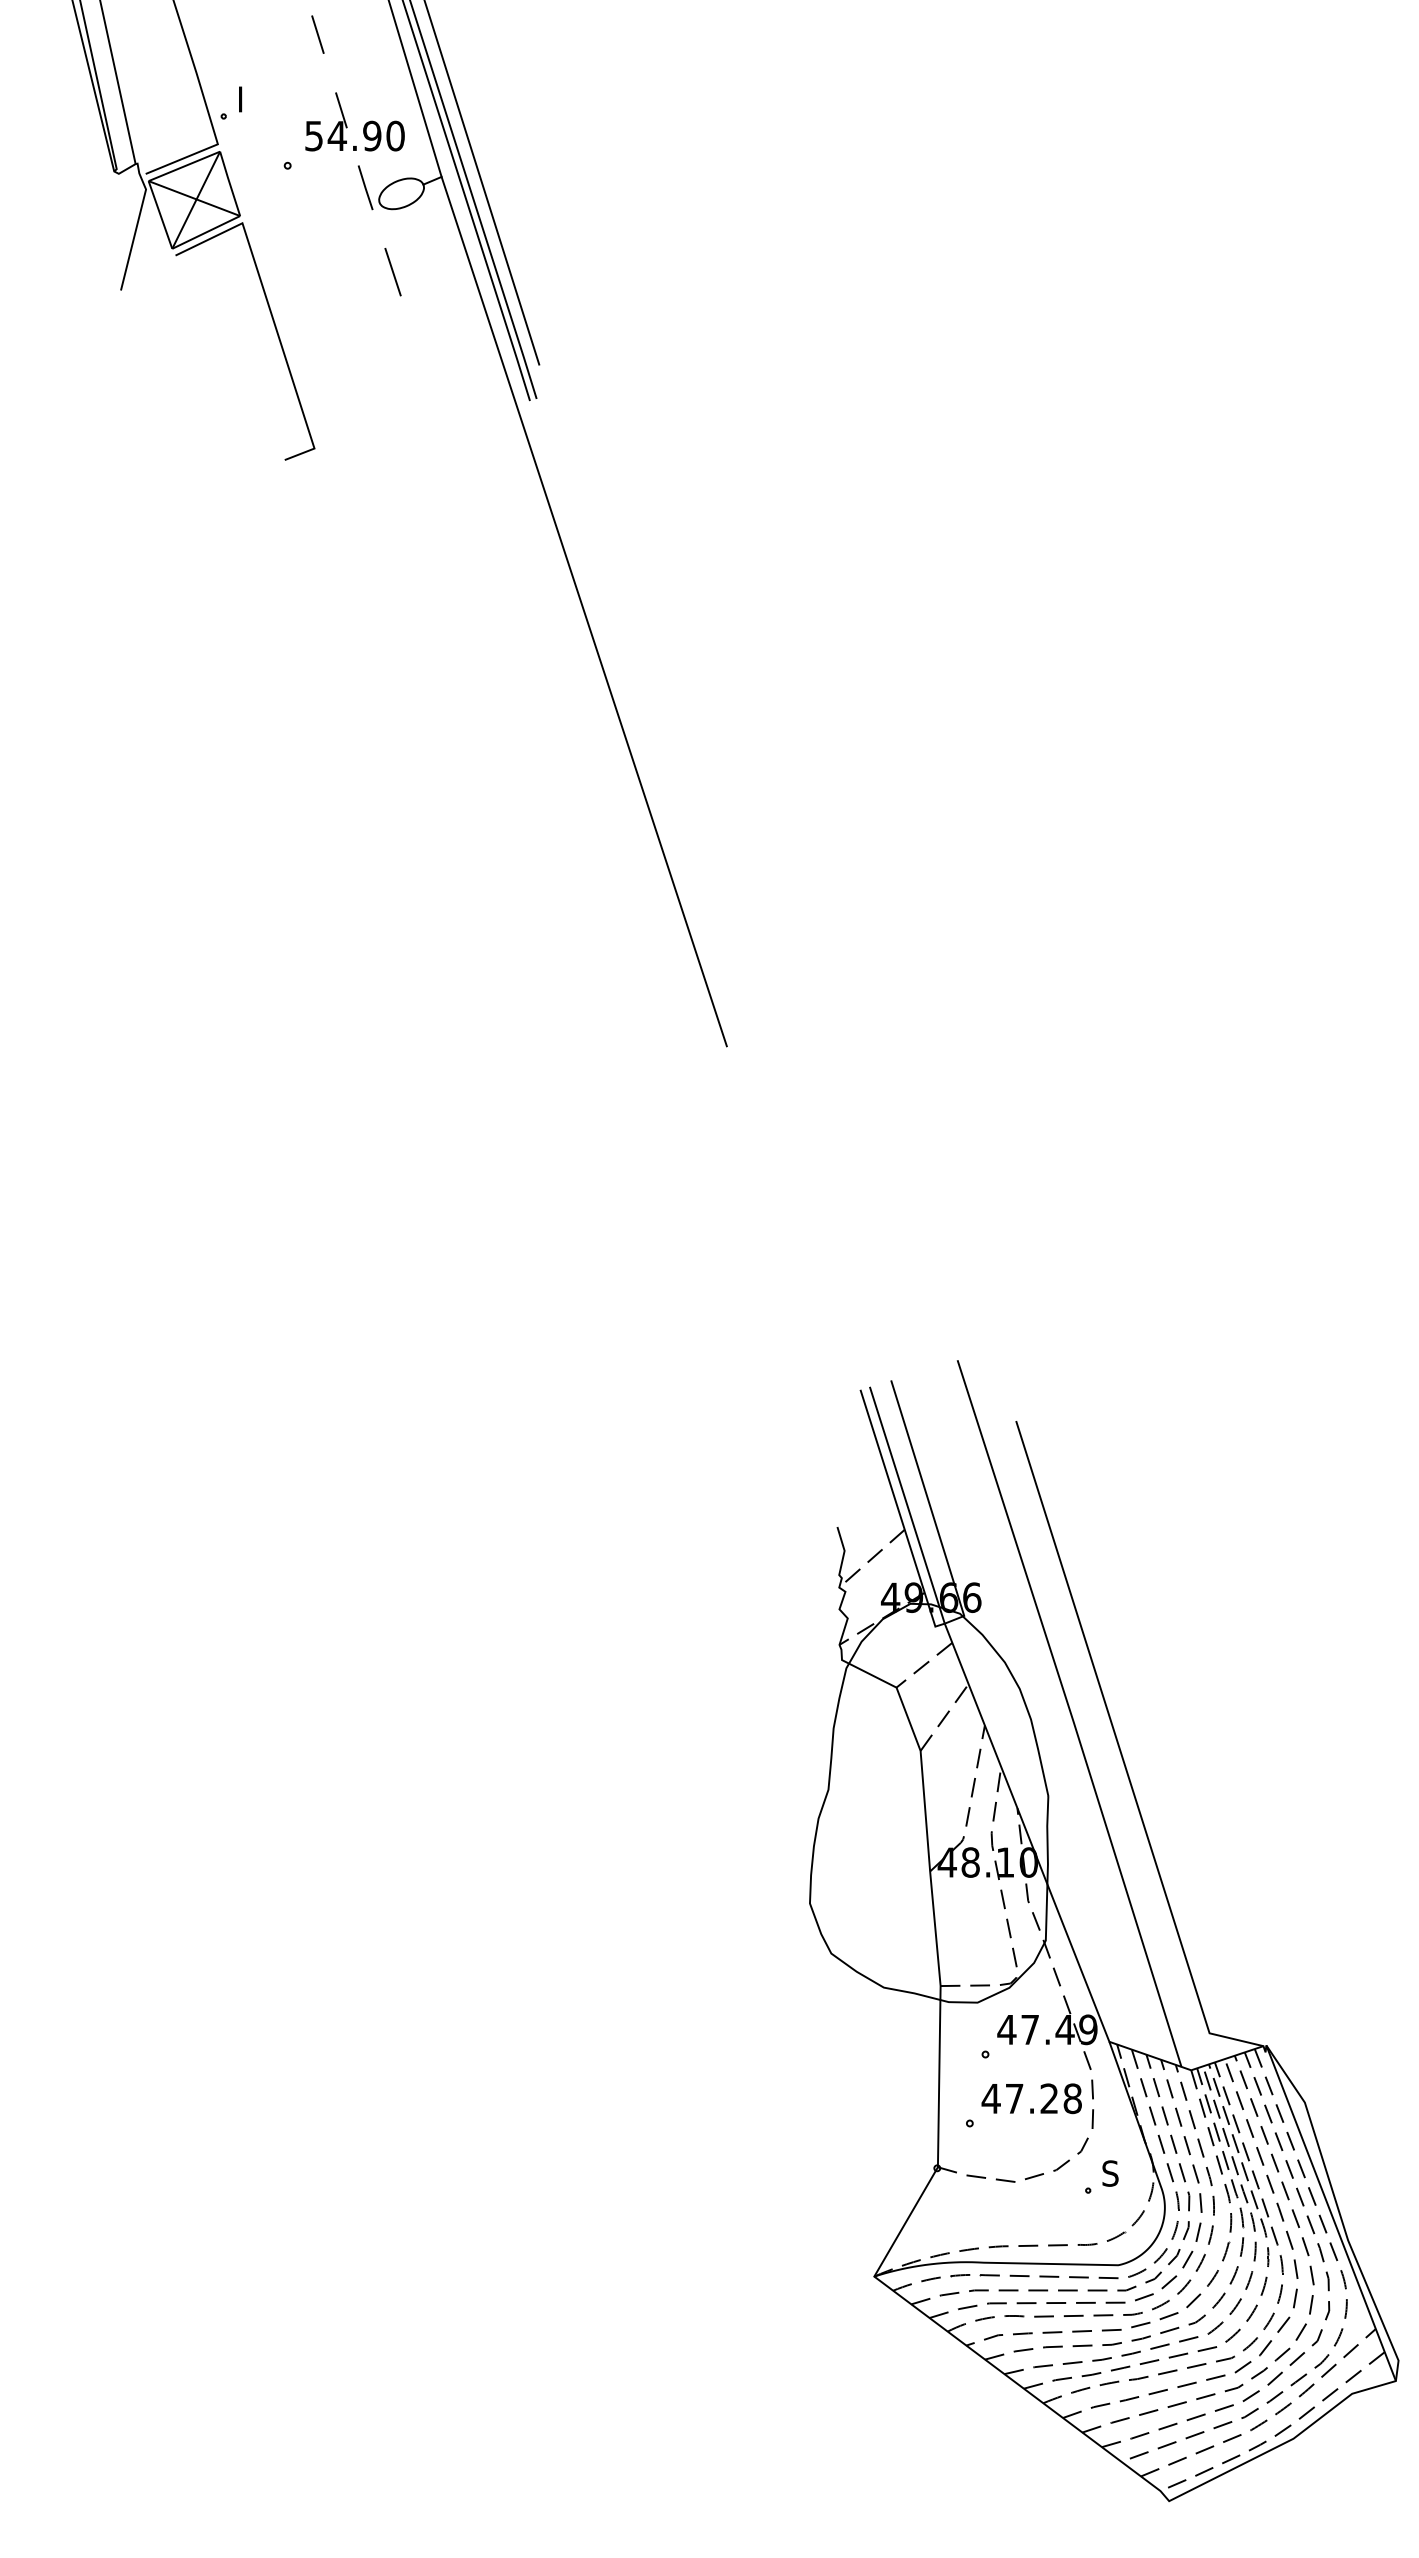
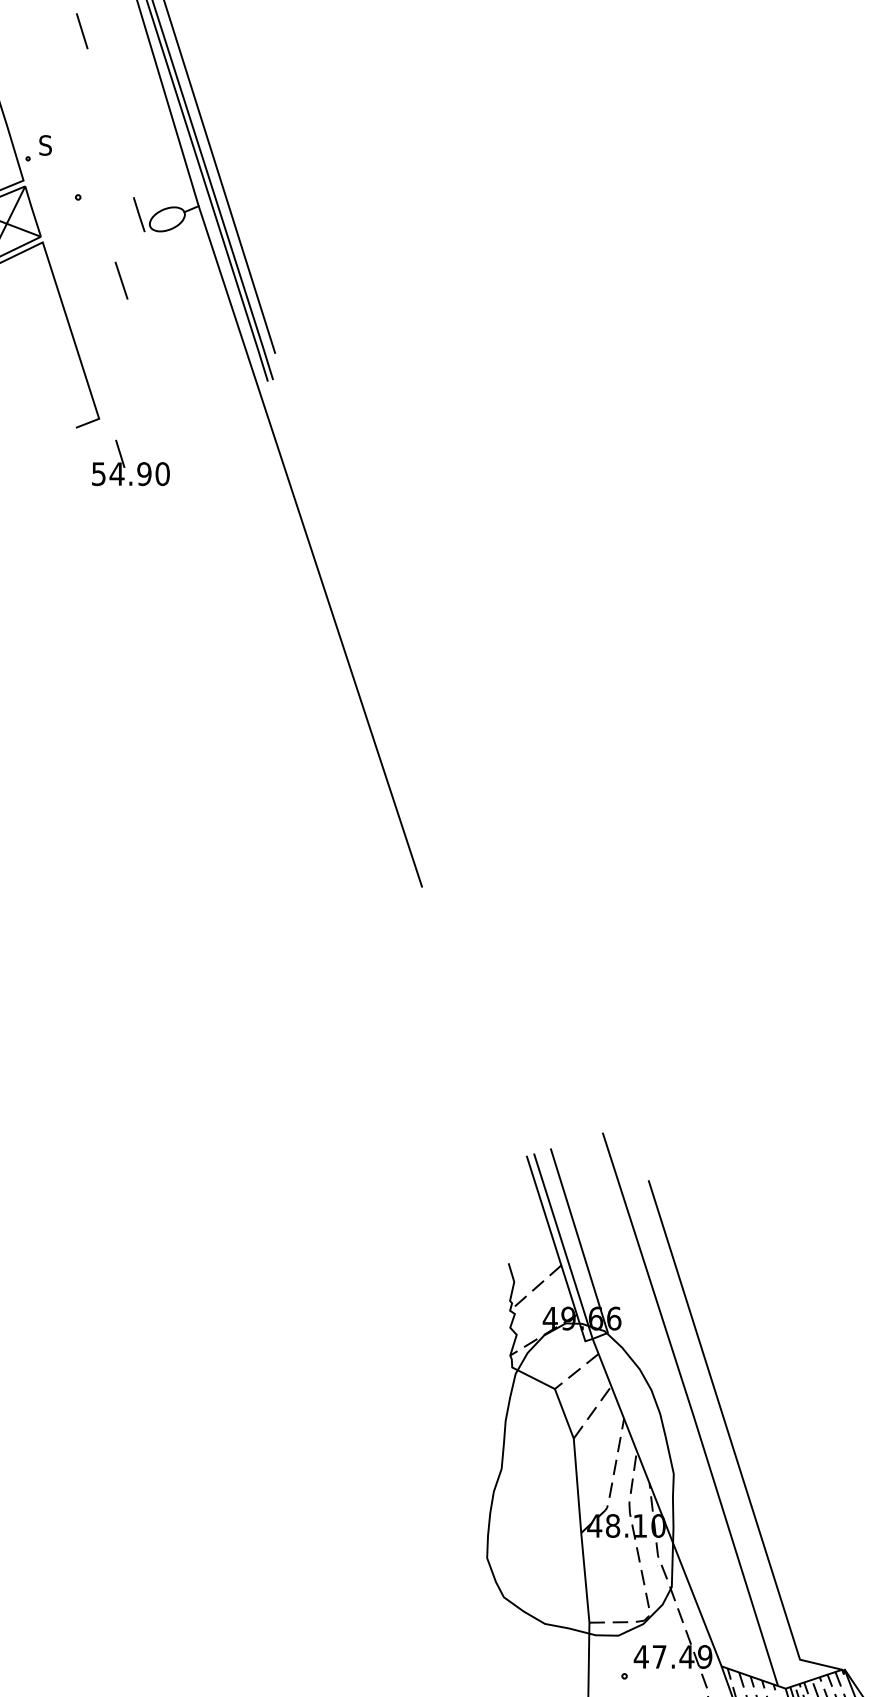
line: (317, 34) -> (101, 94), removed
text: (246, 99) -> (45, 145), I -> S
part: (346, 122) -> (124, 463), moved
line: (392, 272) -> (121, 280), moved

